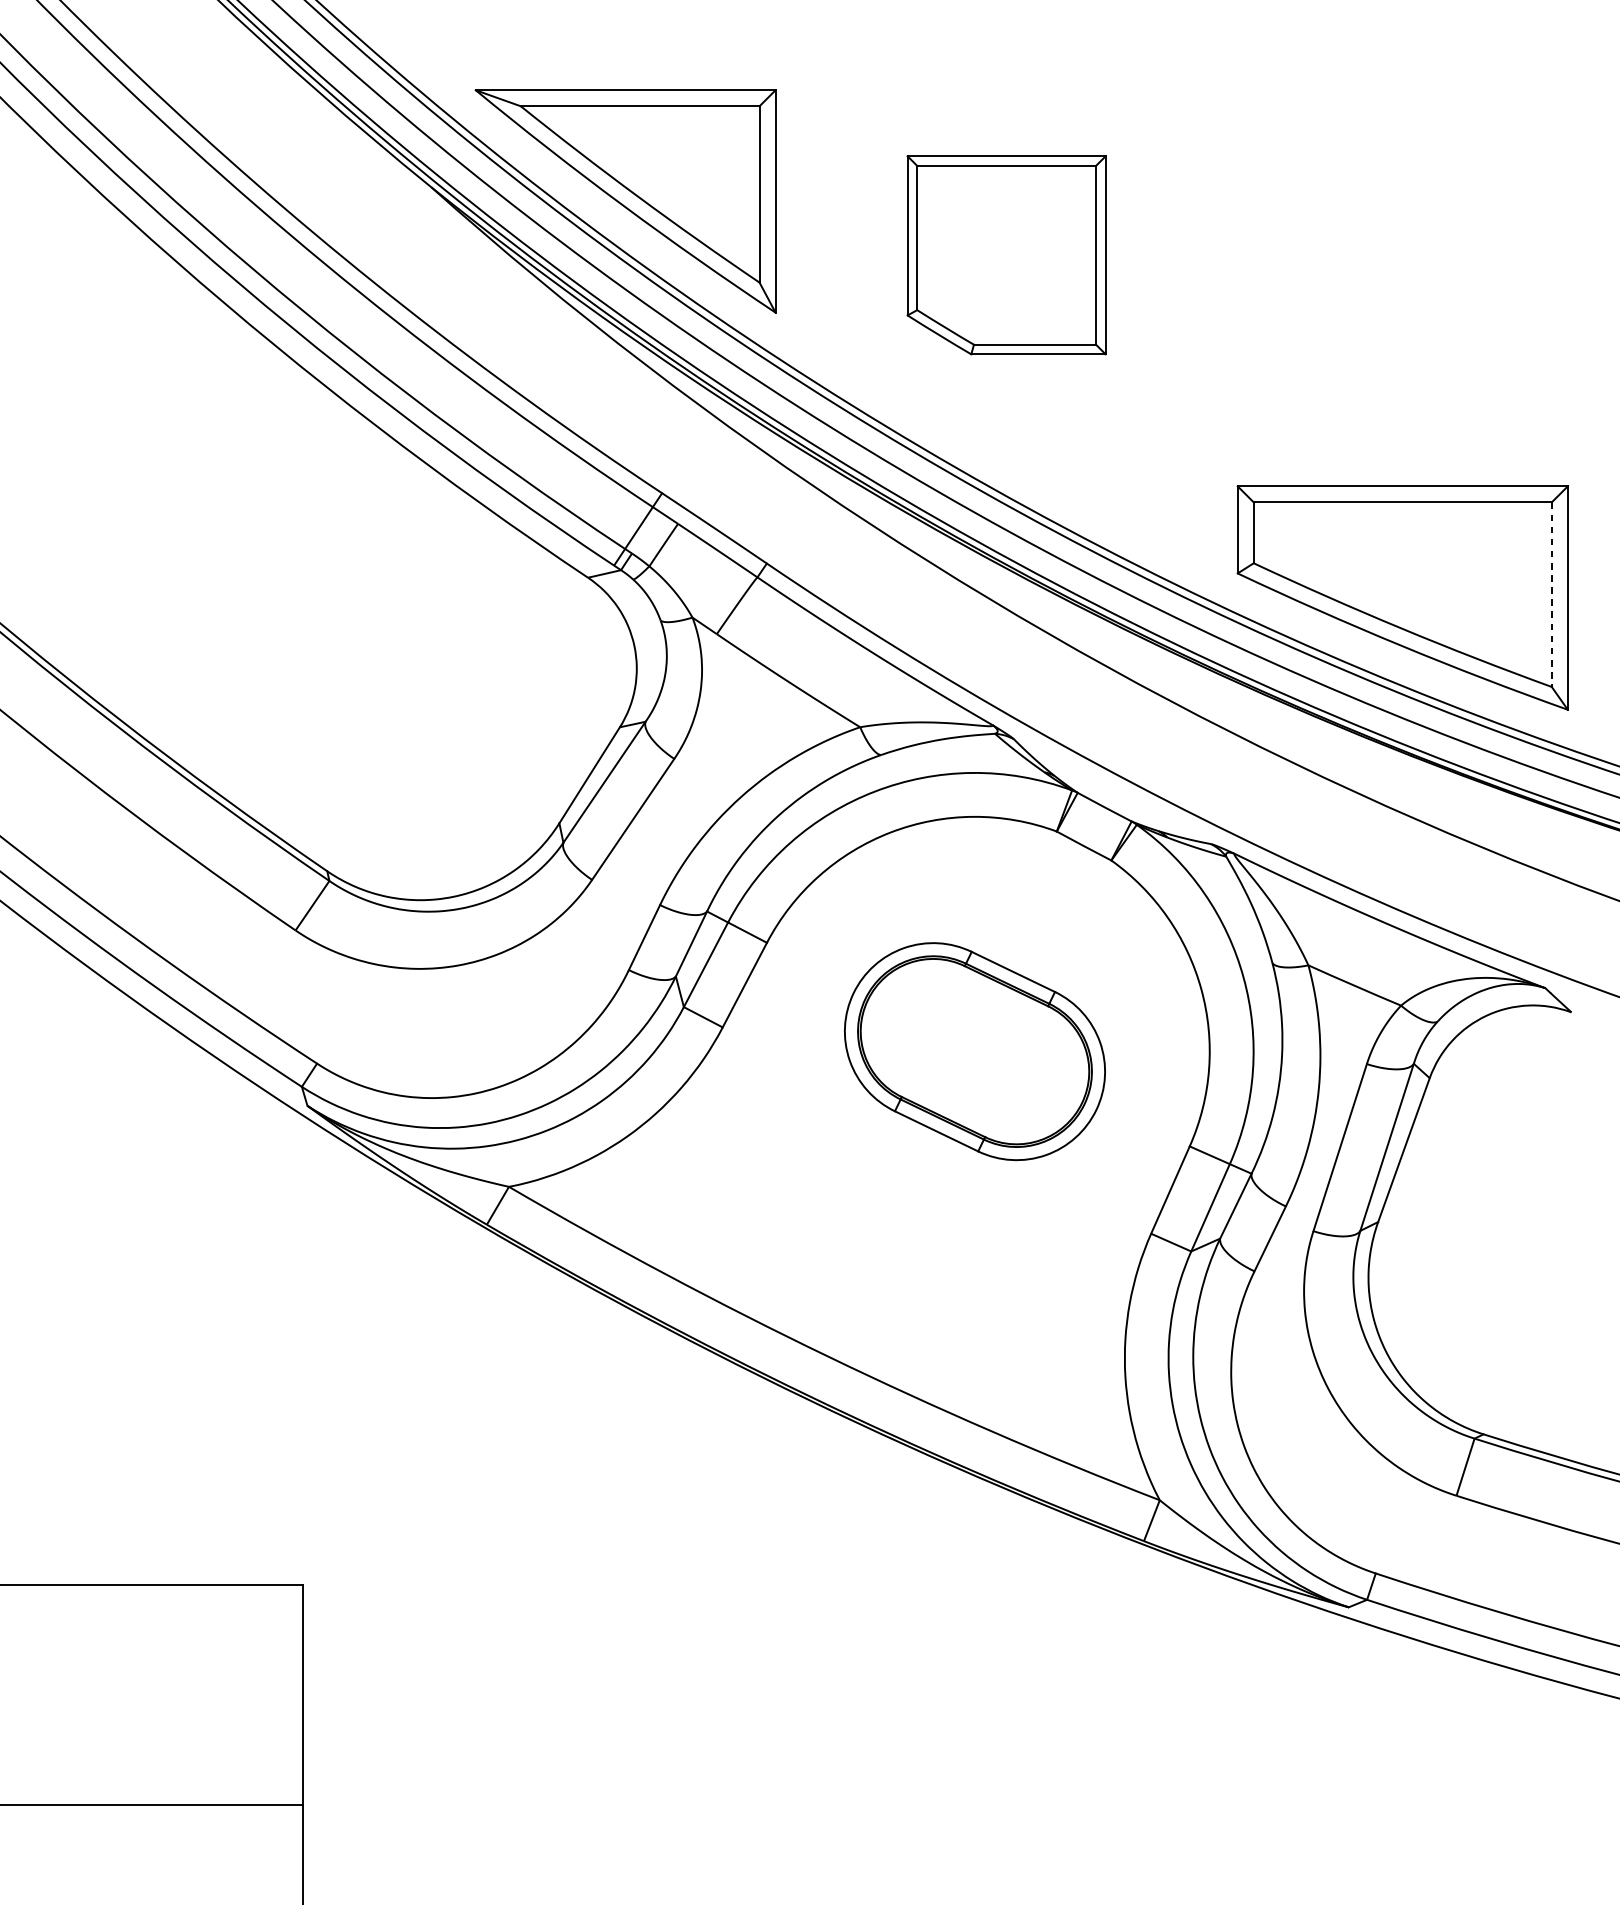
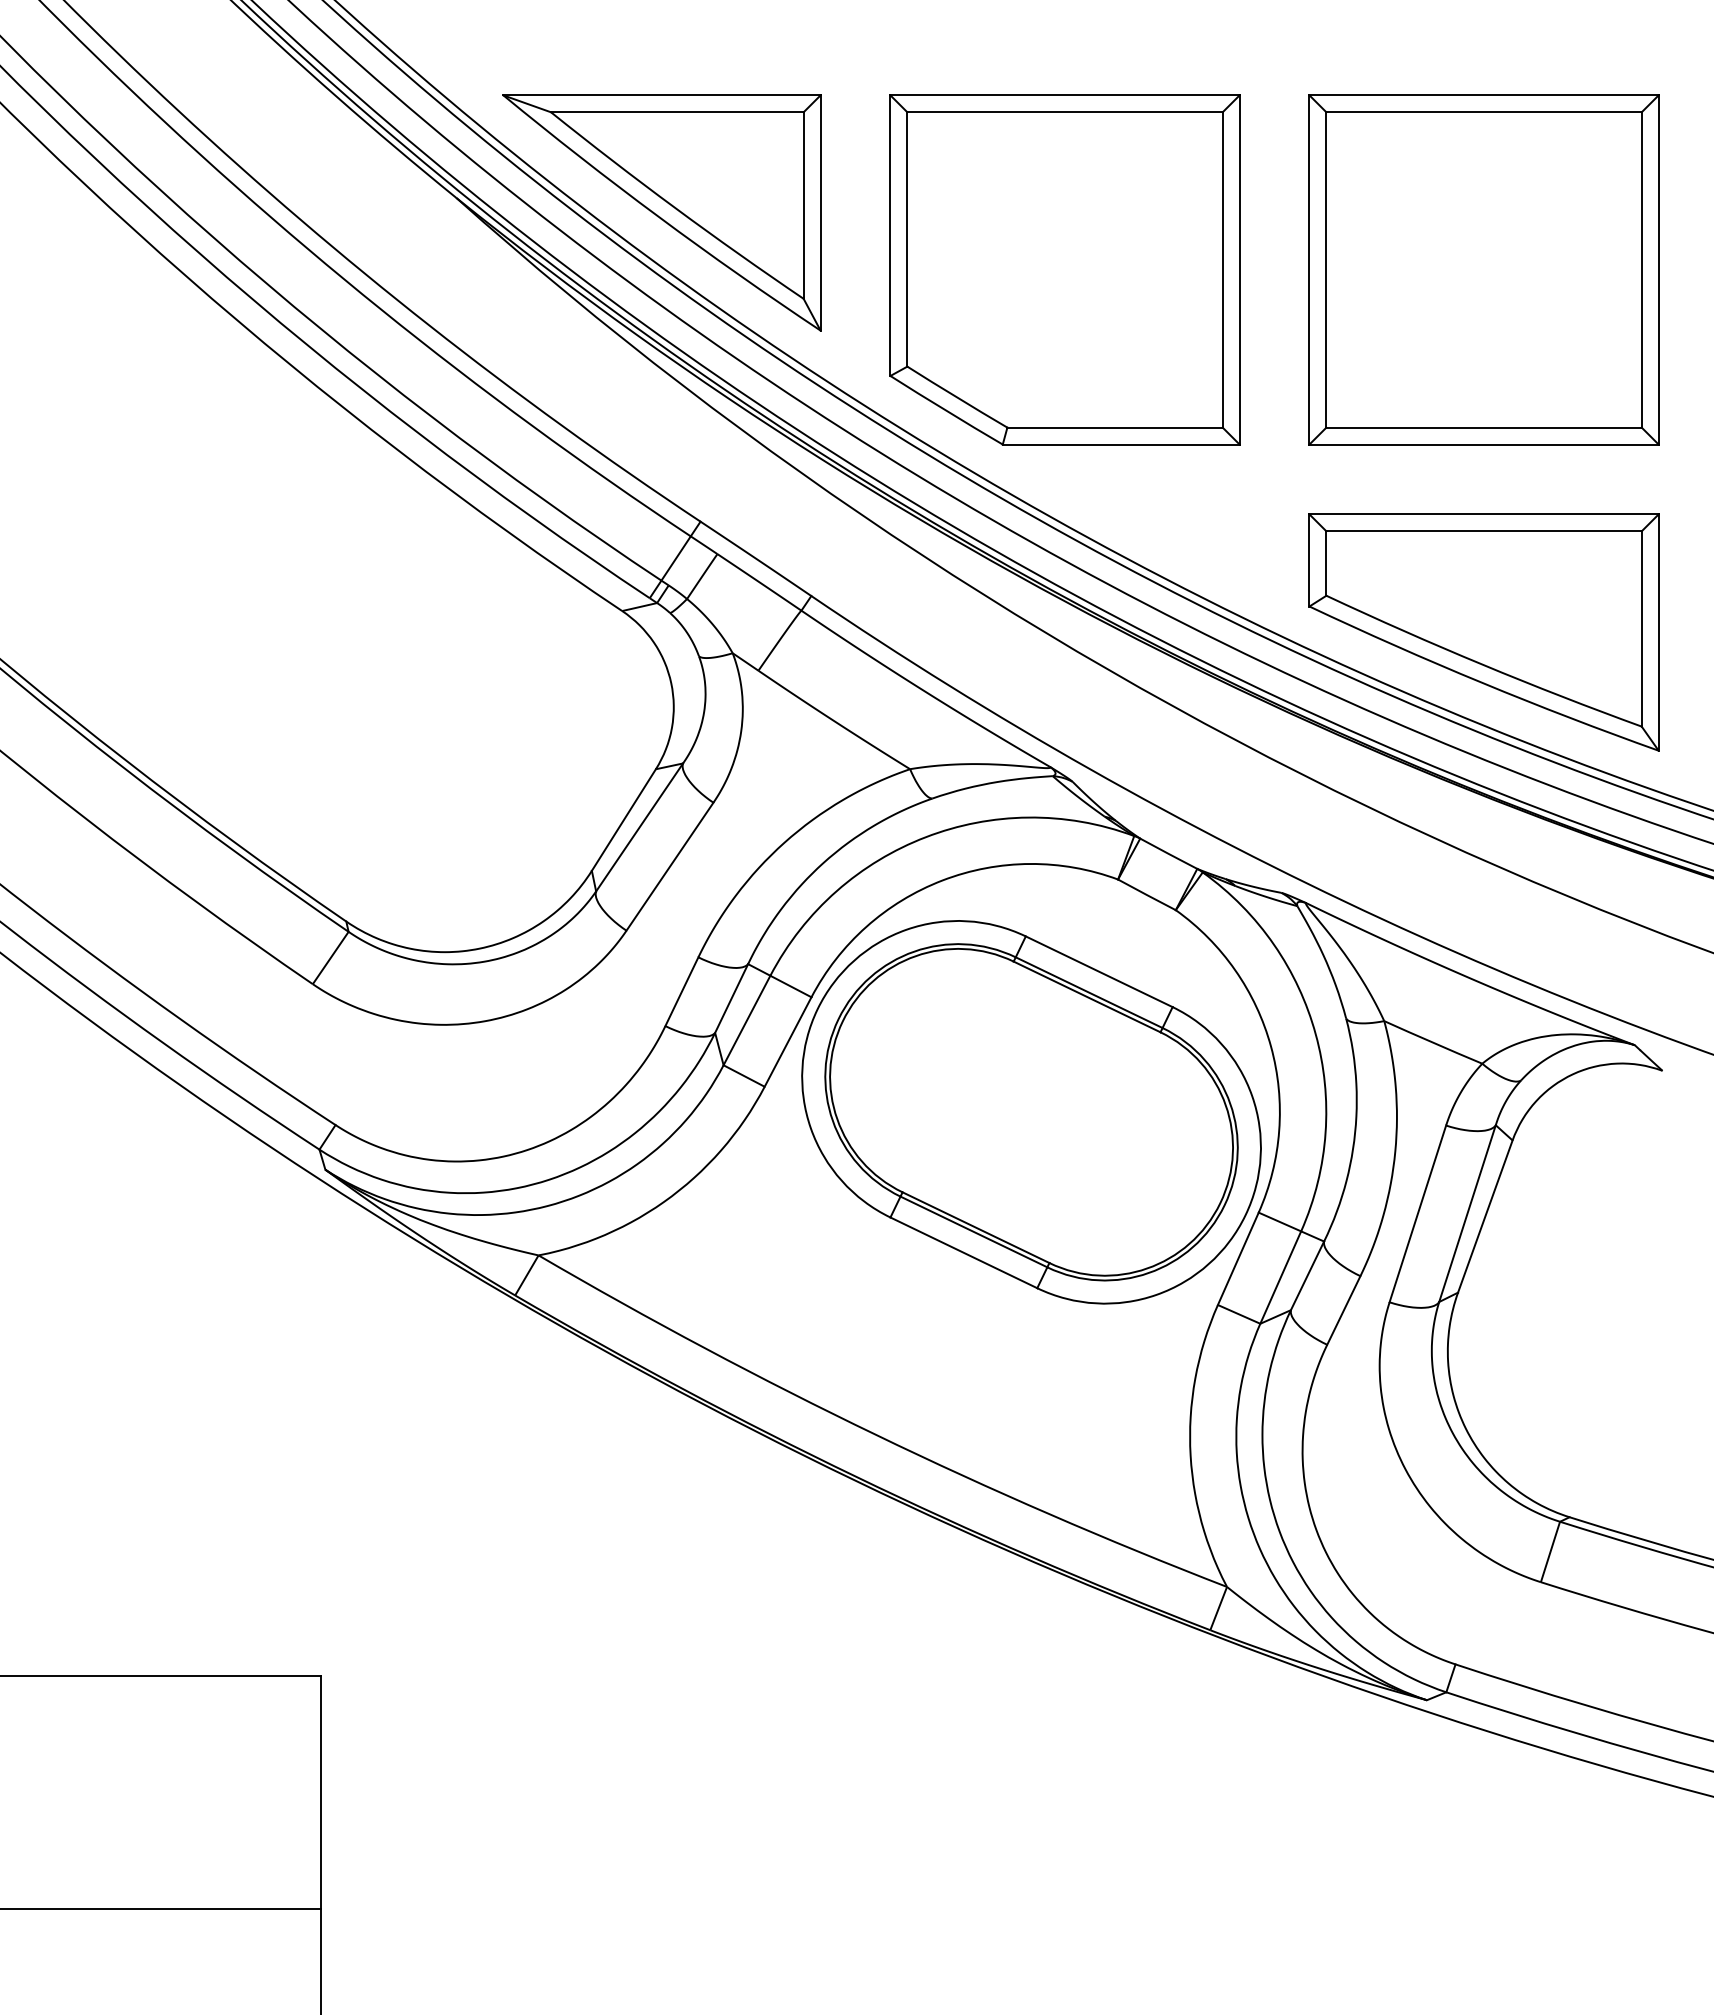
part: (1006, 254) -> (1064, 269), size x1.67
part: (1402, 254) -> (1483, 269), added
line: (1551, 594) -> (1641, 628), dashed -> solid
part: (974, 1051) -> (1031, 1112), size x1.67

